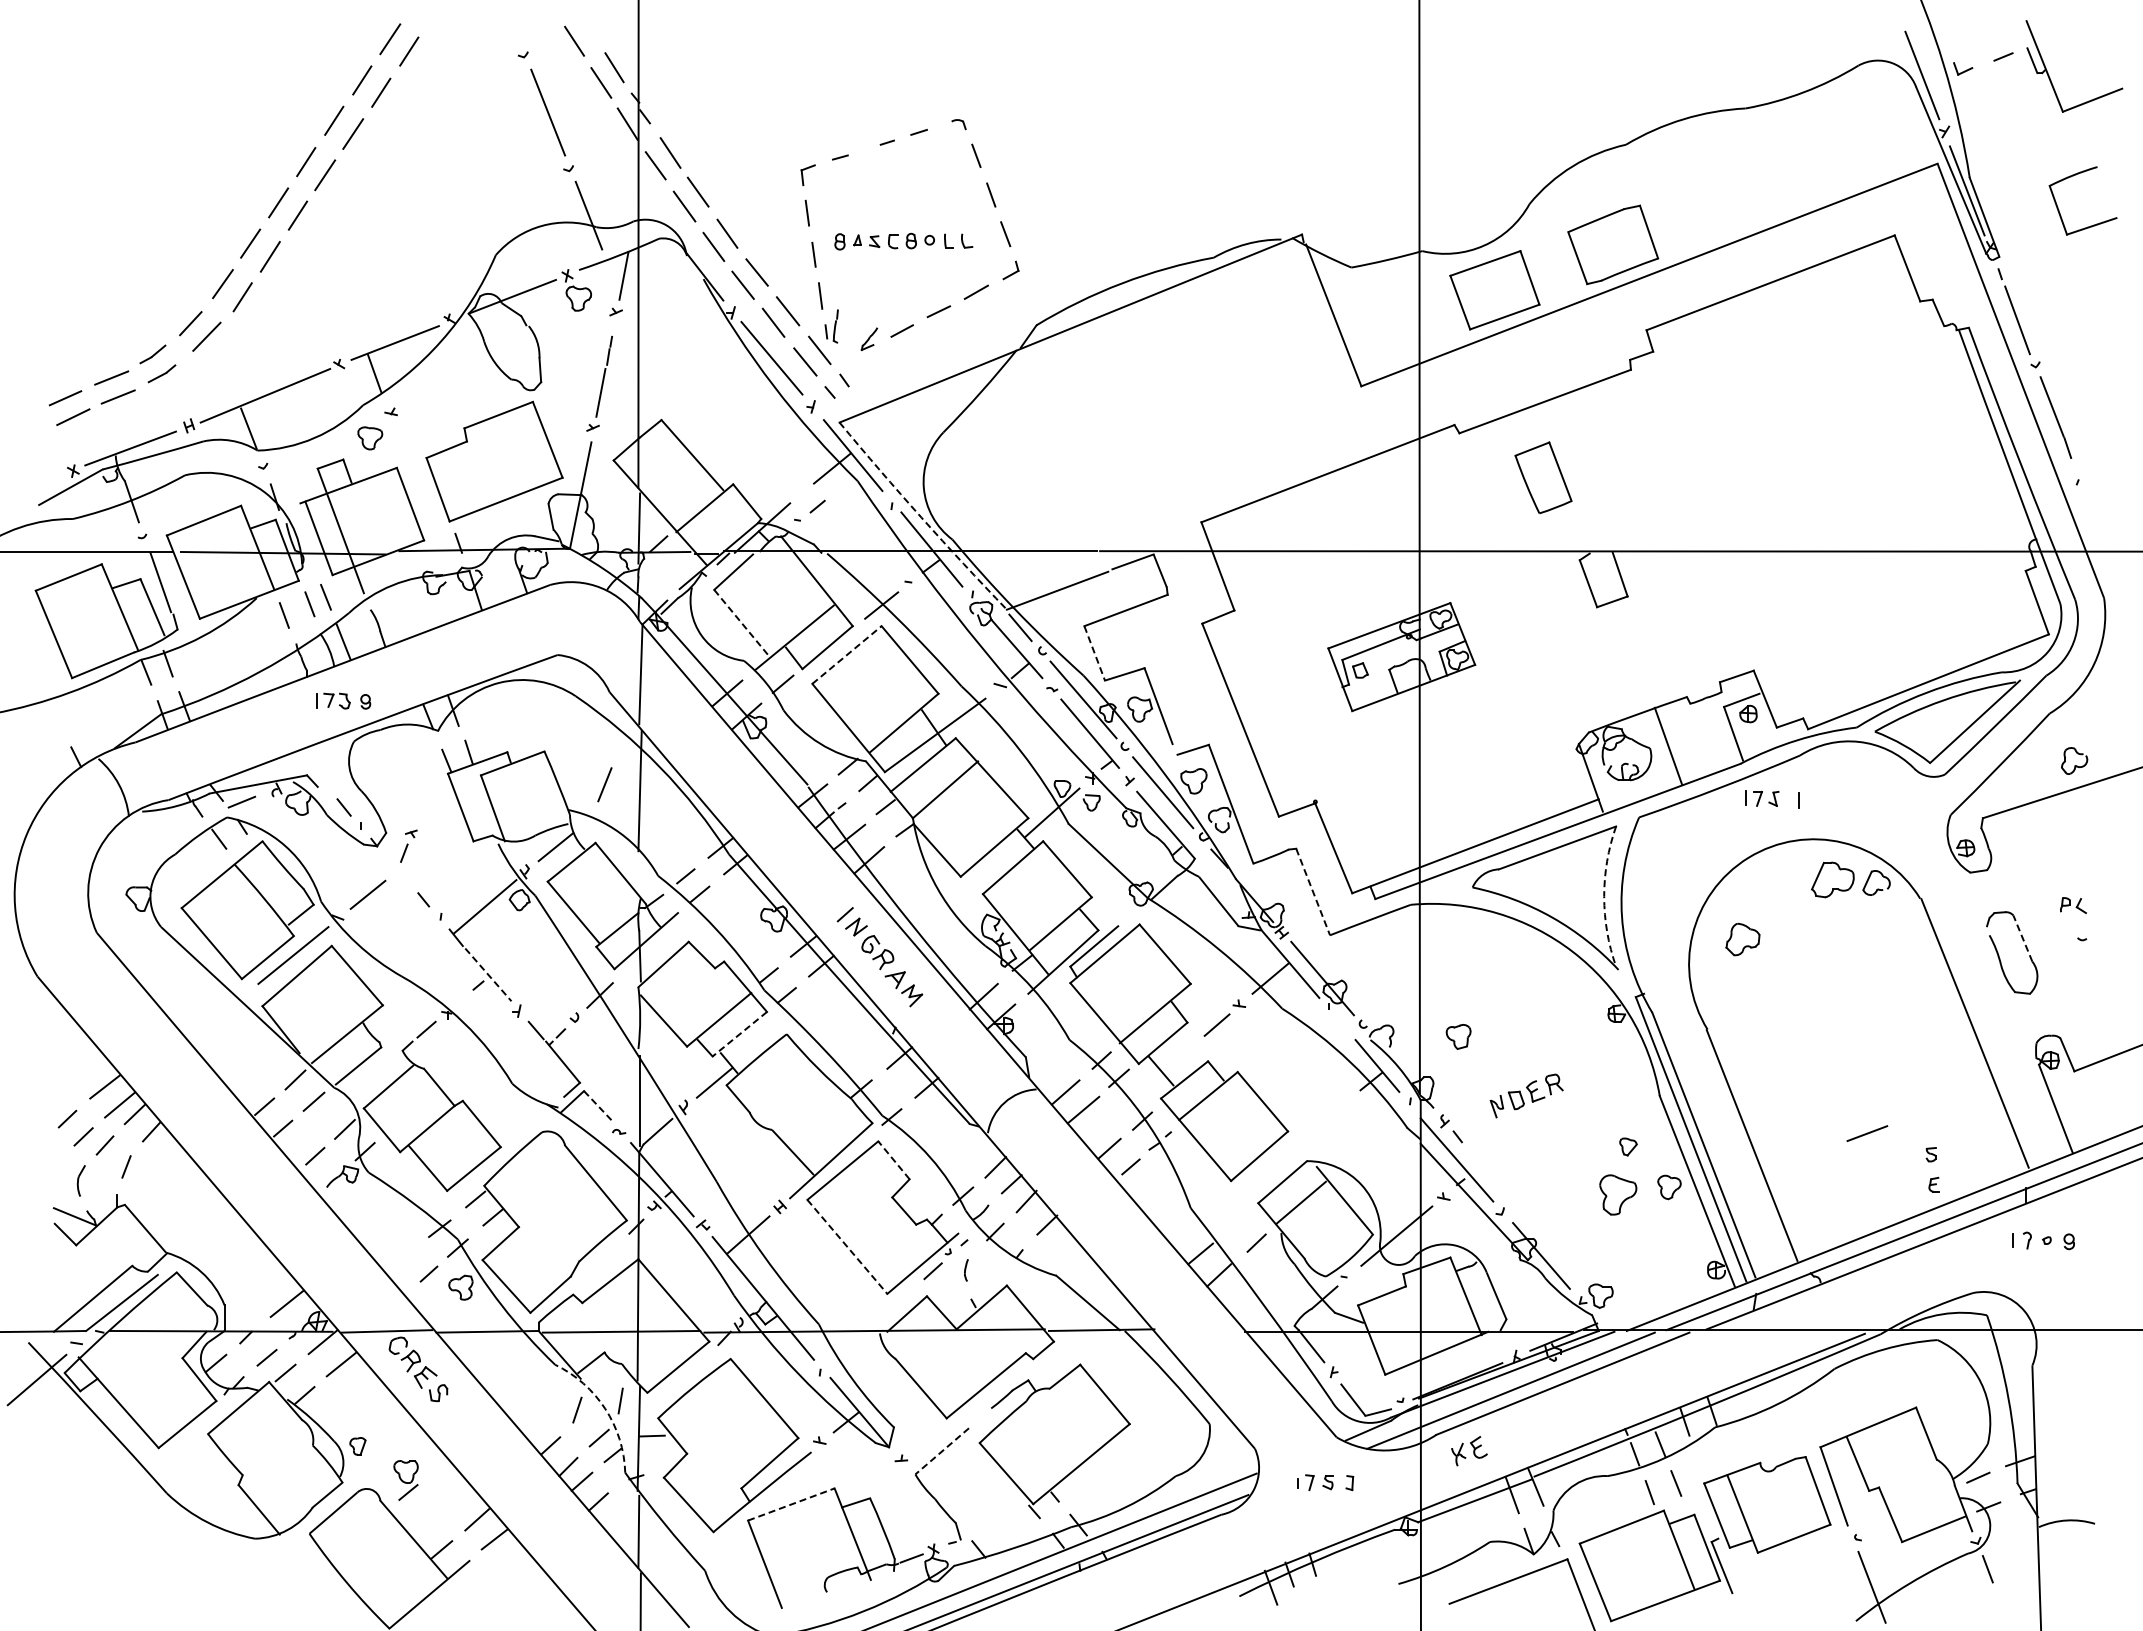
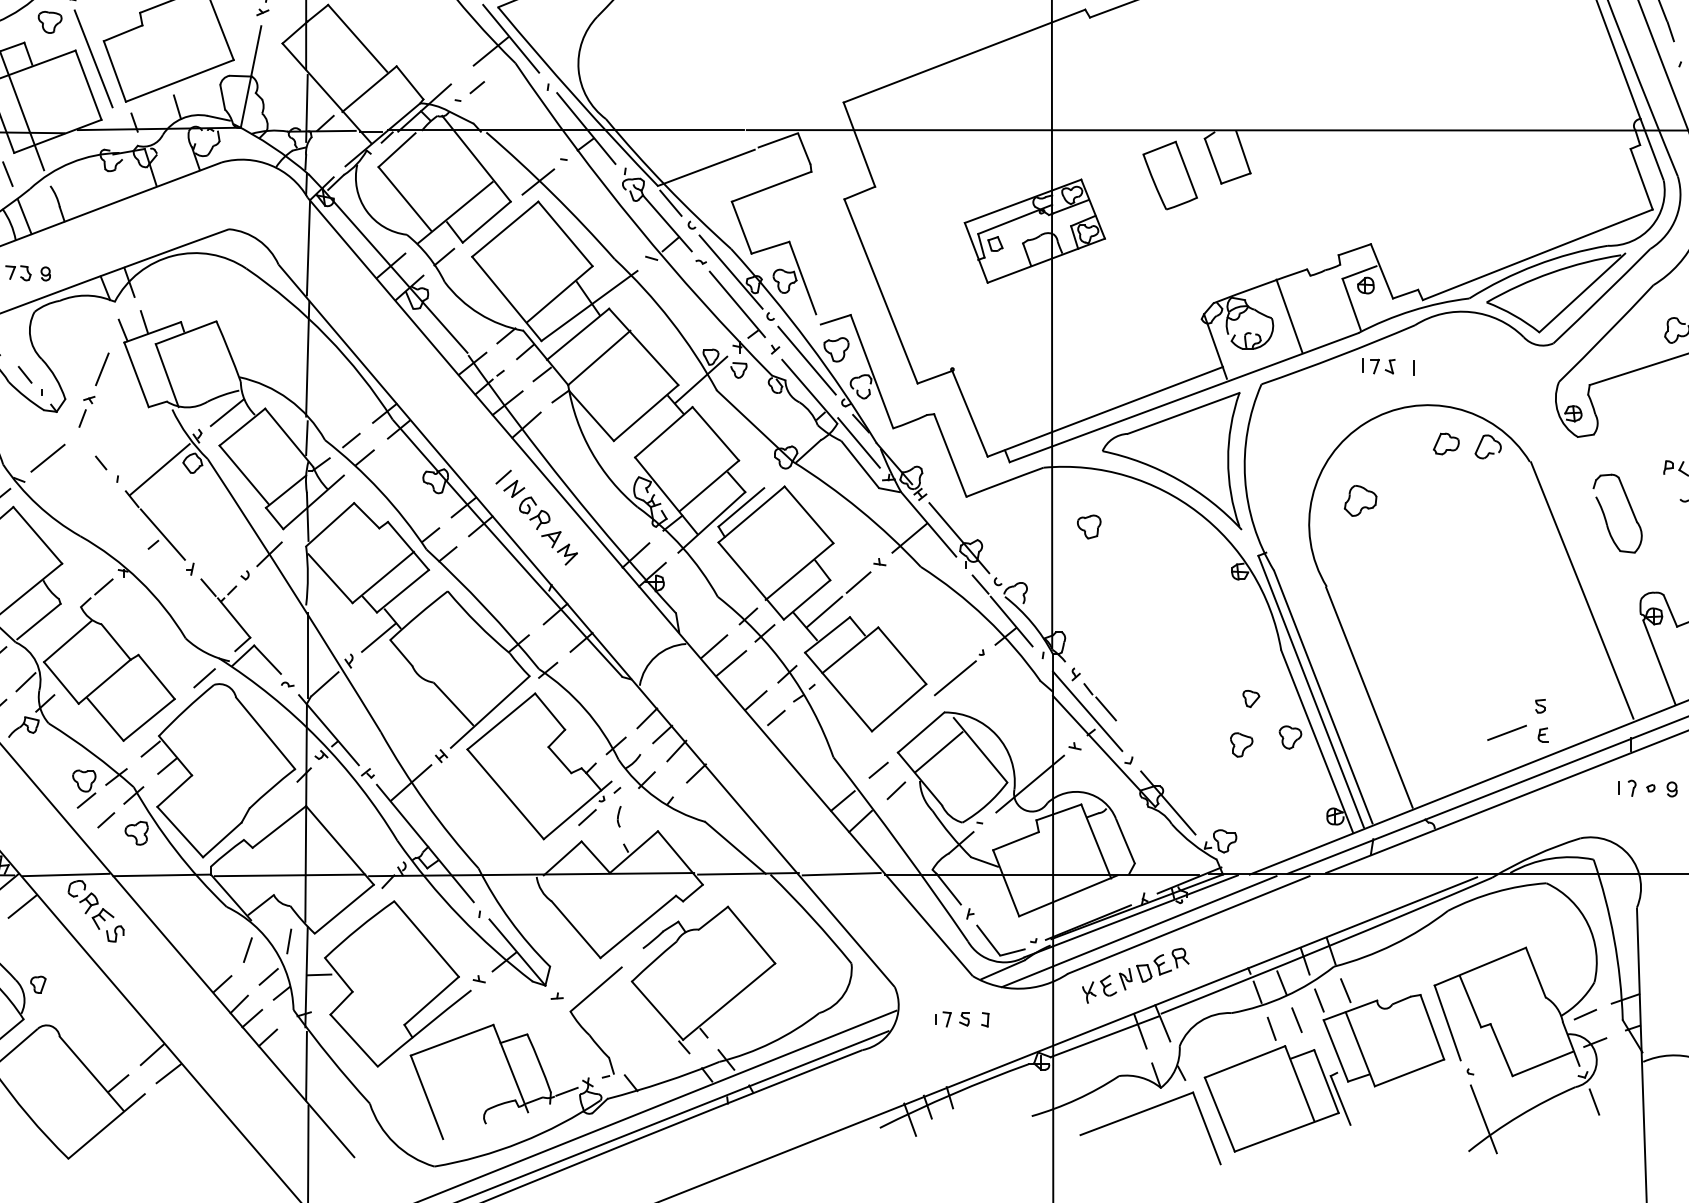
line: (415, 476) -> (93, 58), added
part: (1543, 477) -> (1170, 175), moved
arc: (921, 517) -> (576, 97), dashed -> solid
line: (503, 526) -> (177, 106), added
line: (742, 623) -> (405, 199), dashed -> solid
line: (1094, 653) -> (741, 227), dashed -> solid
line: (847, 654) -> (505, 228), dashed -> solid
line: (604, 784) -> (101, 369), moved
line: (639, 873) -> (307, 437), added
line: (1217, 878) -> (858, 442), added
part: (1832, 879) -> (1446, 443), size x0.62
line: (1313, 892) -> (950, 455), dashed -> solid
arc: (1604, 896) -> (1228, 459), dashed -> solid
line: (2022, 938) -> (1627, 499), dashed -> solid
line: (488, 975) -> (163, 535), dashed -> solid
line: (1344, 1026) -> (980, 583), added
line: (739, 1034) -> (402, 591), dashed -> solid
part: (1458, 1036) -> (1089, 526), moved
line: (1180, 1056) -> (823, 612), added
part: (1526, 1095) -> (1153, 968), moved
line: (598, 1106) -> (268, 660), dashed -> solid
part: (1322, 1119) -> (959, 672), added
line: (531, 1124) -> (204, 677), added
line: (1867, 1133) -> (1507, 732), moved
line: (1476, 1157) -> (1106, 708), added
line: (893, 1160) -> (549, 711), dashed -> solid
part: (1618, 1195) -> (1241, 745), size x0.62
line: (1237, 1221) -> (878, 770), added
line: (847, 1246) -> (505, 793), dashed -> solid
line: (1199, 1330) -> (841, 874), added
arc: (605, 1408) -> (274, 948), dashed -> solid
line: (941, 1451) -> (595, 989), dashed -> solid
line: (1727, 1452) -> (1345, 990), added
line: (1699, 1462) -> (1319, 1000), added
part: (405, 1480) -> (83, 789), moved
line: (791, 1504) -> (452, 1040), dashed -> solid

